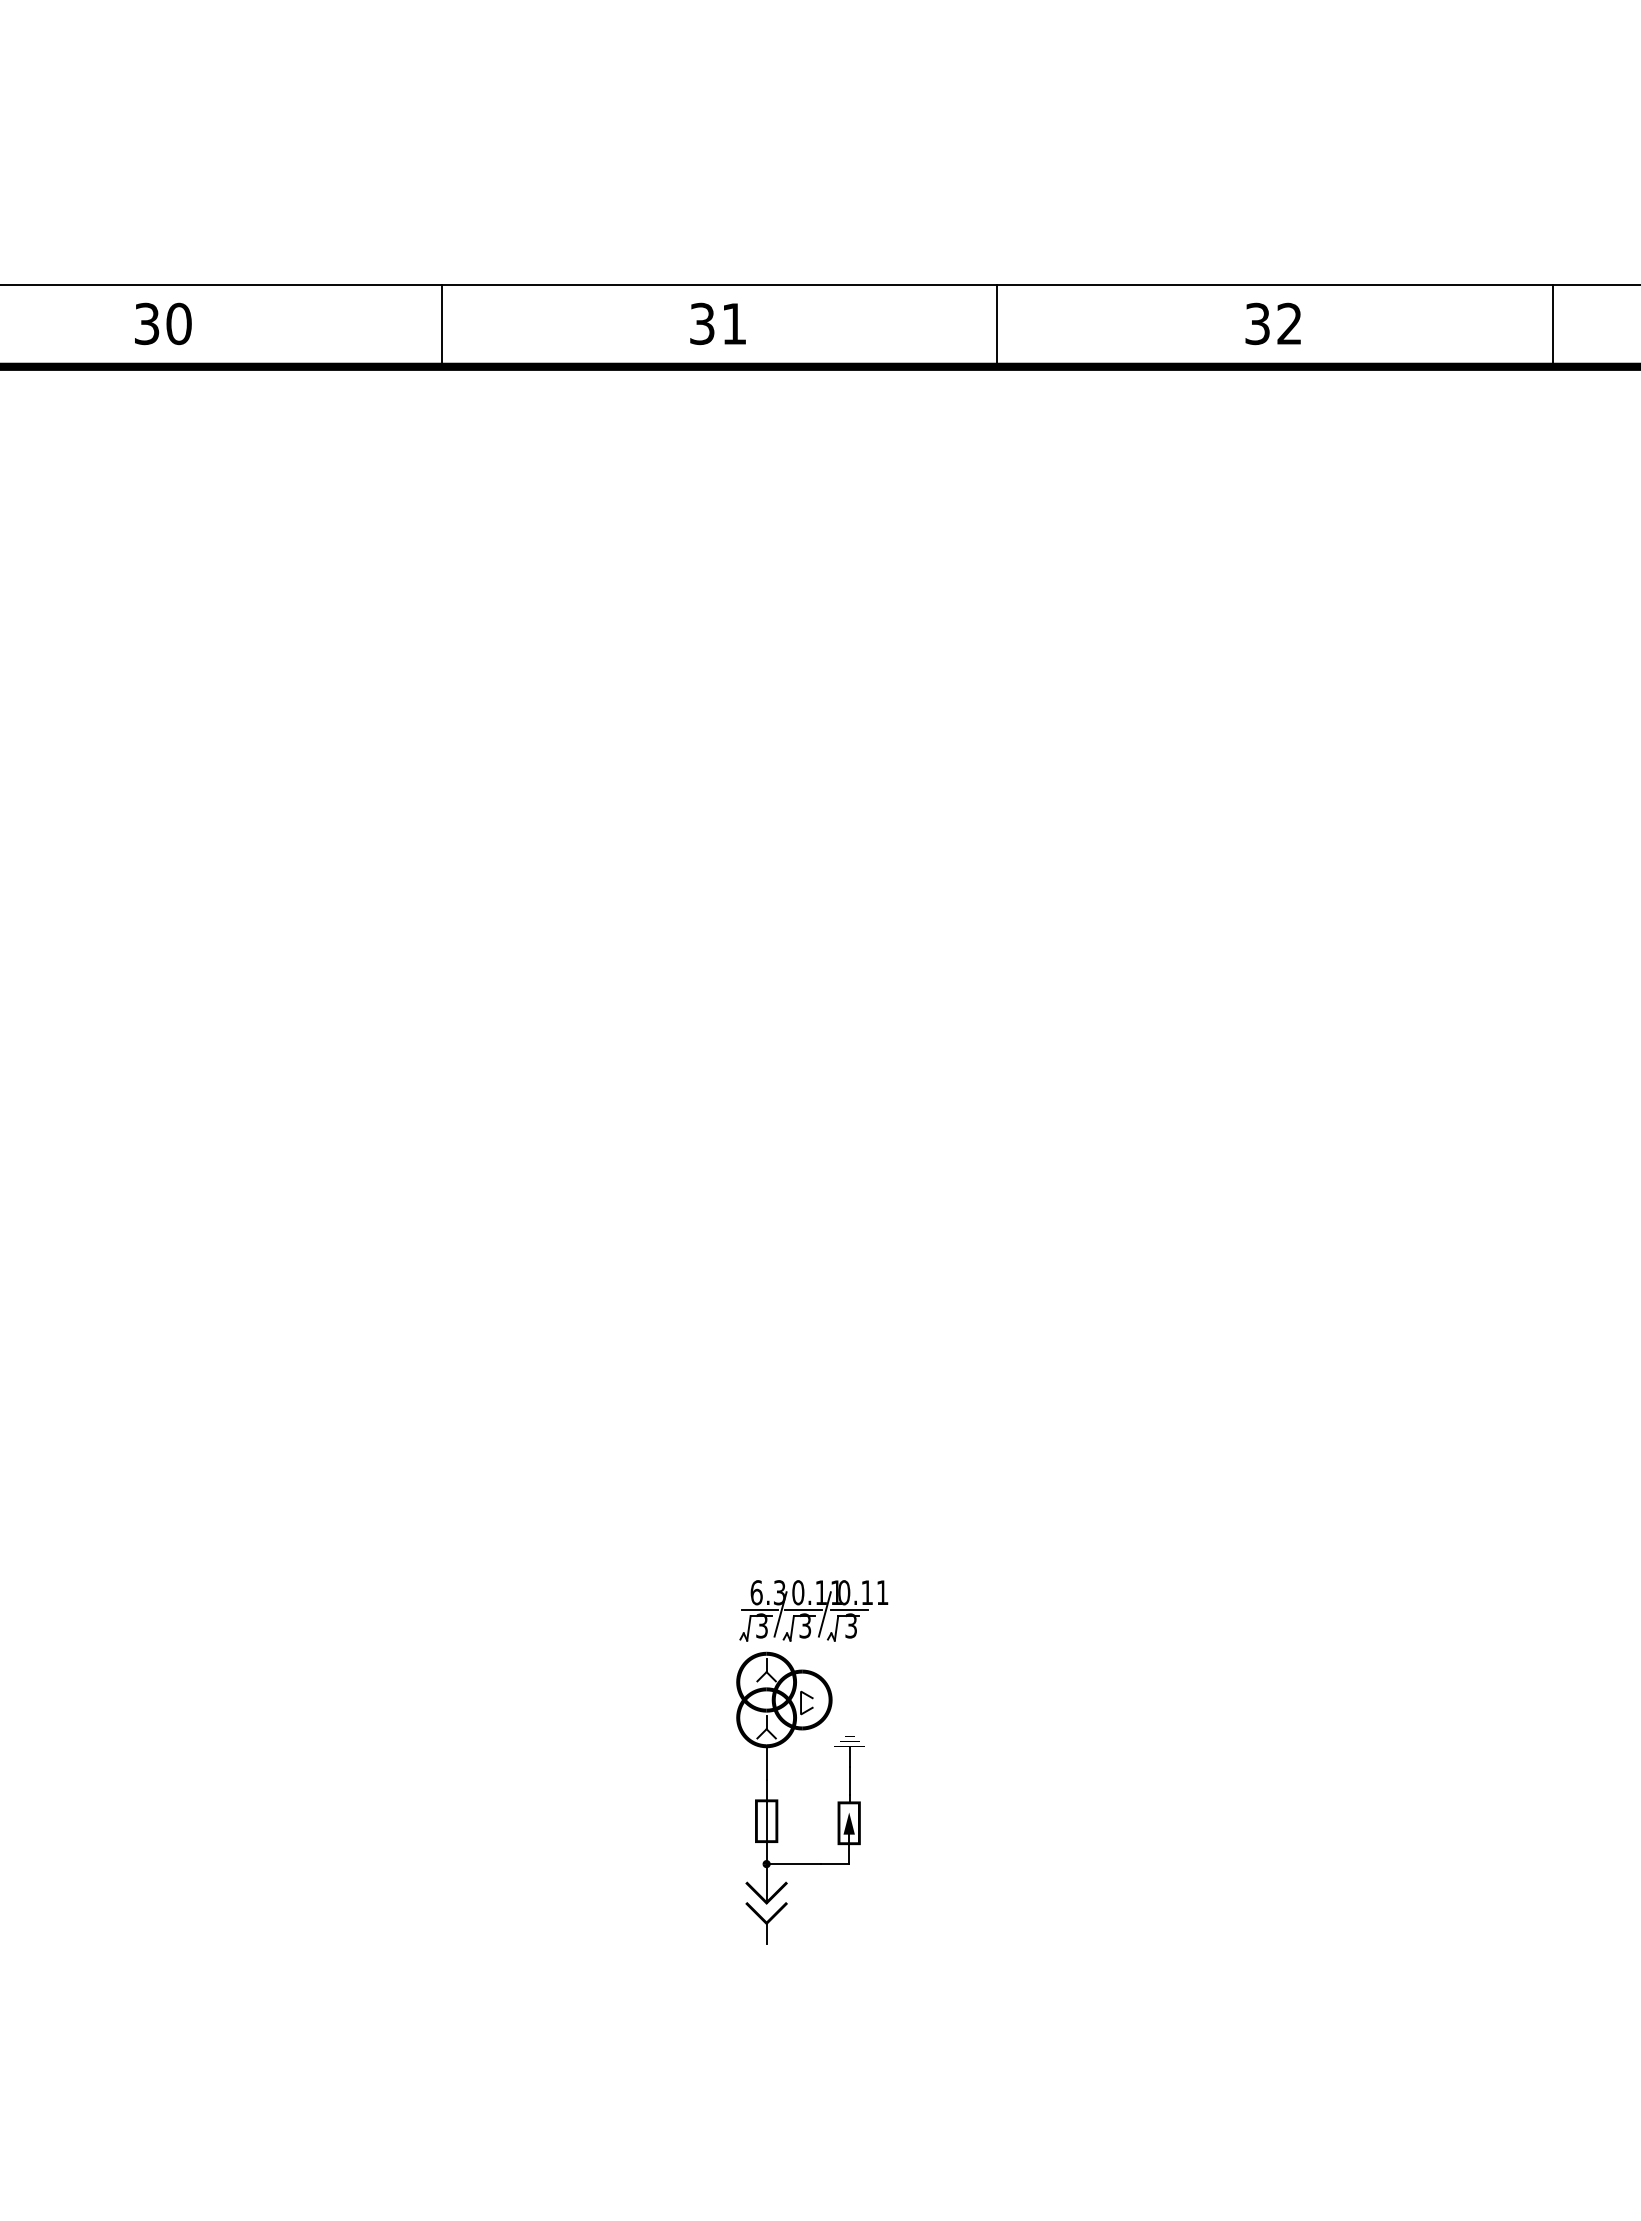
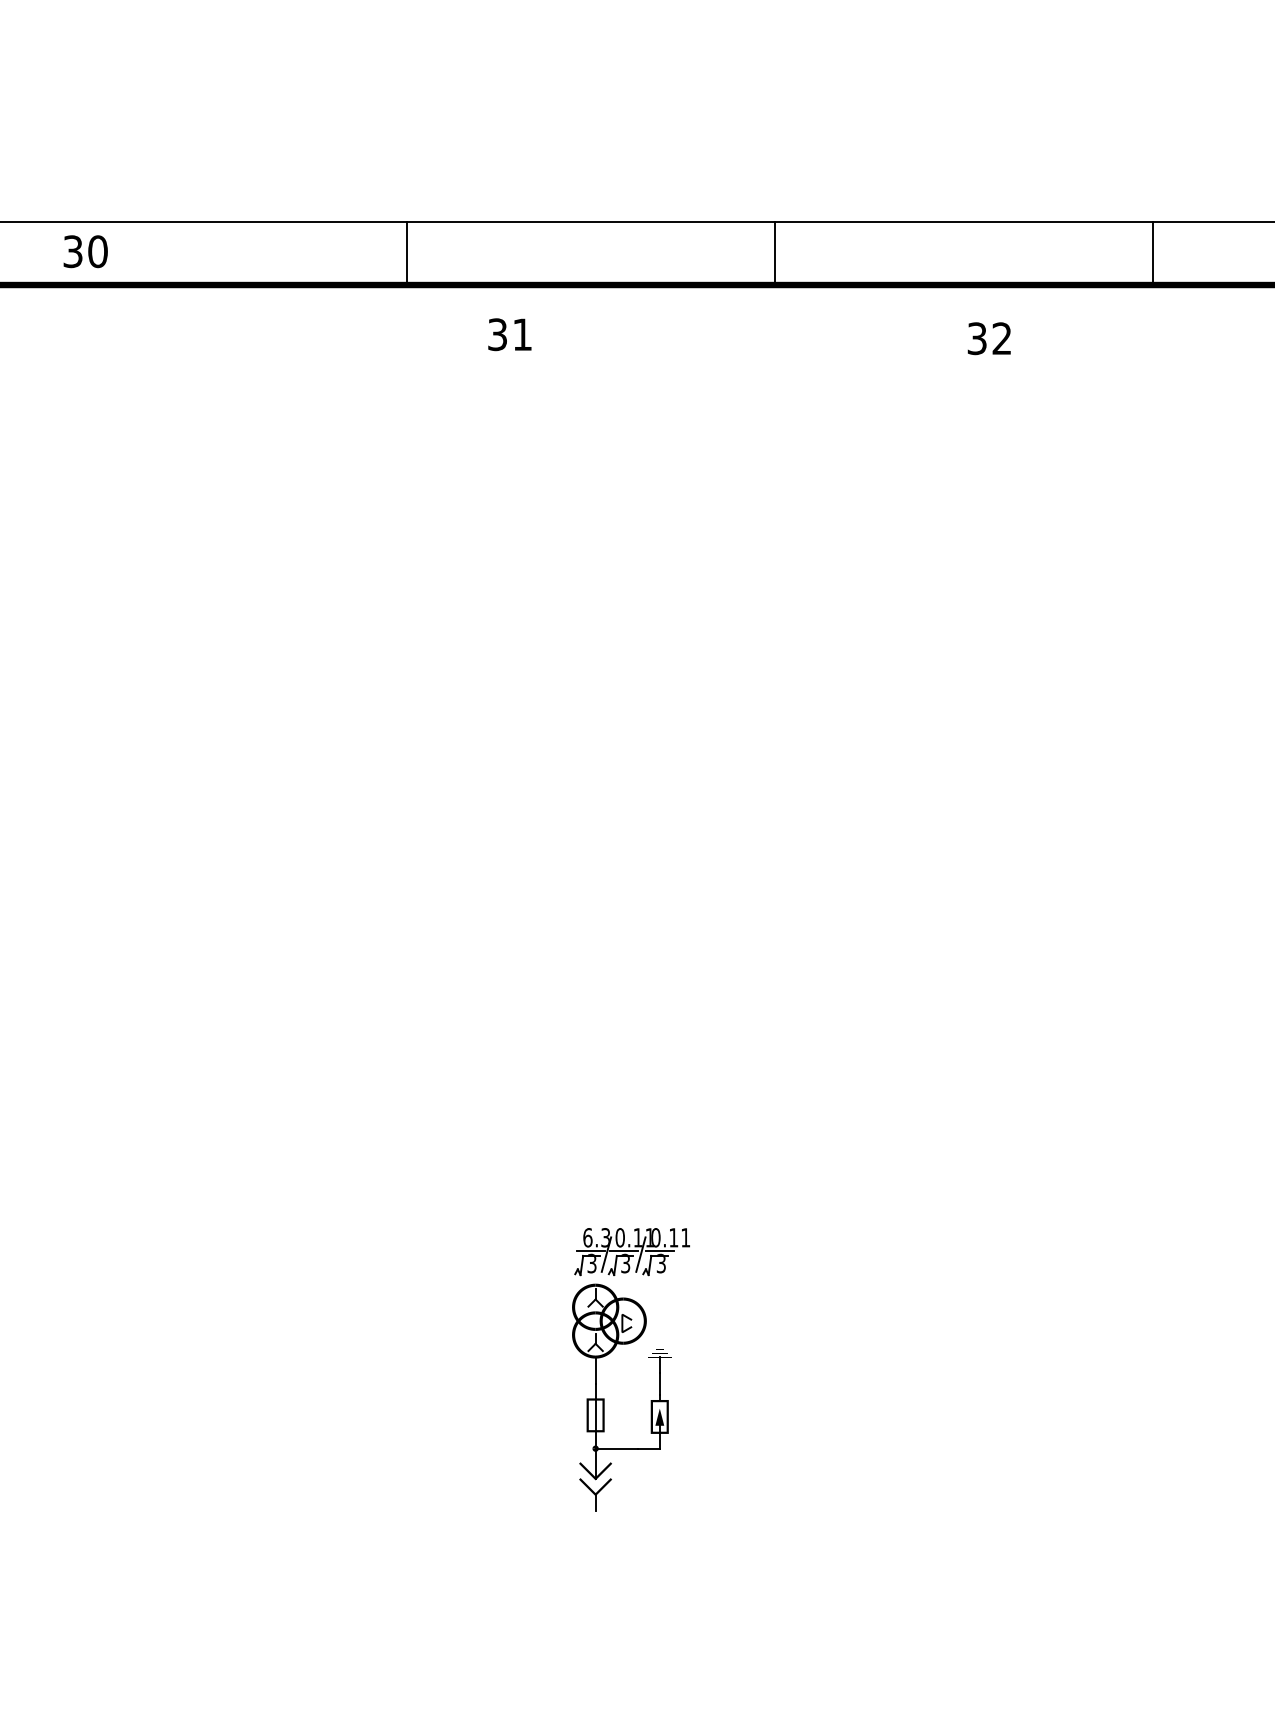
text: (162, 323) -> (85, 251), moved
text: (717, 323) -> (509, 334), moved
text: (1272, 323) -> (988, 338), moved
line: (442, 326) -> (407, 253), moved
line: (1552, 326) -> (1152, 253), moved

